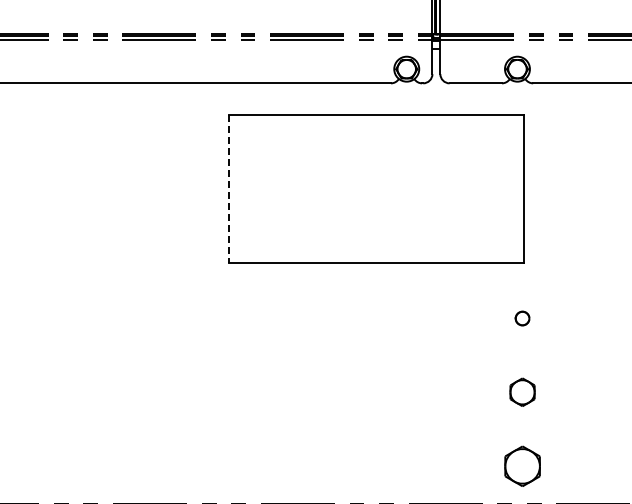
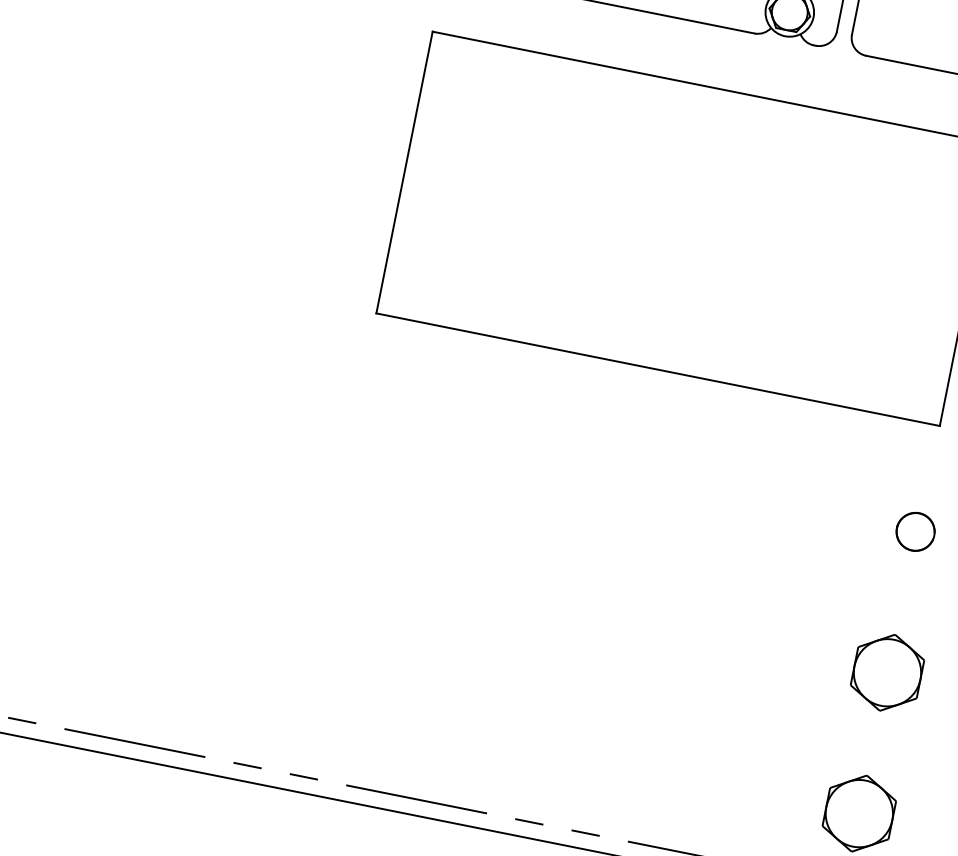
line: (228, 188) -> (404, 171), dashed -> solid
part: (522, 318) -> (915, 531), size x1.43
part: (522, 391) -> (887, 670), size x1.43

